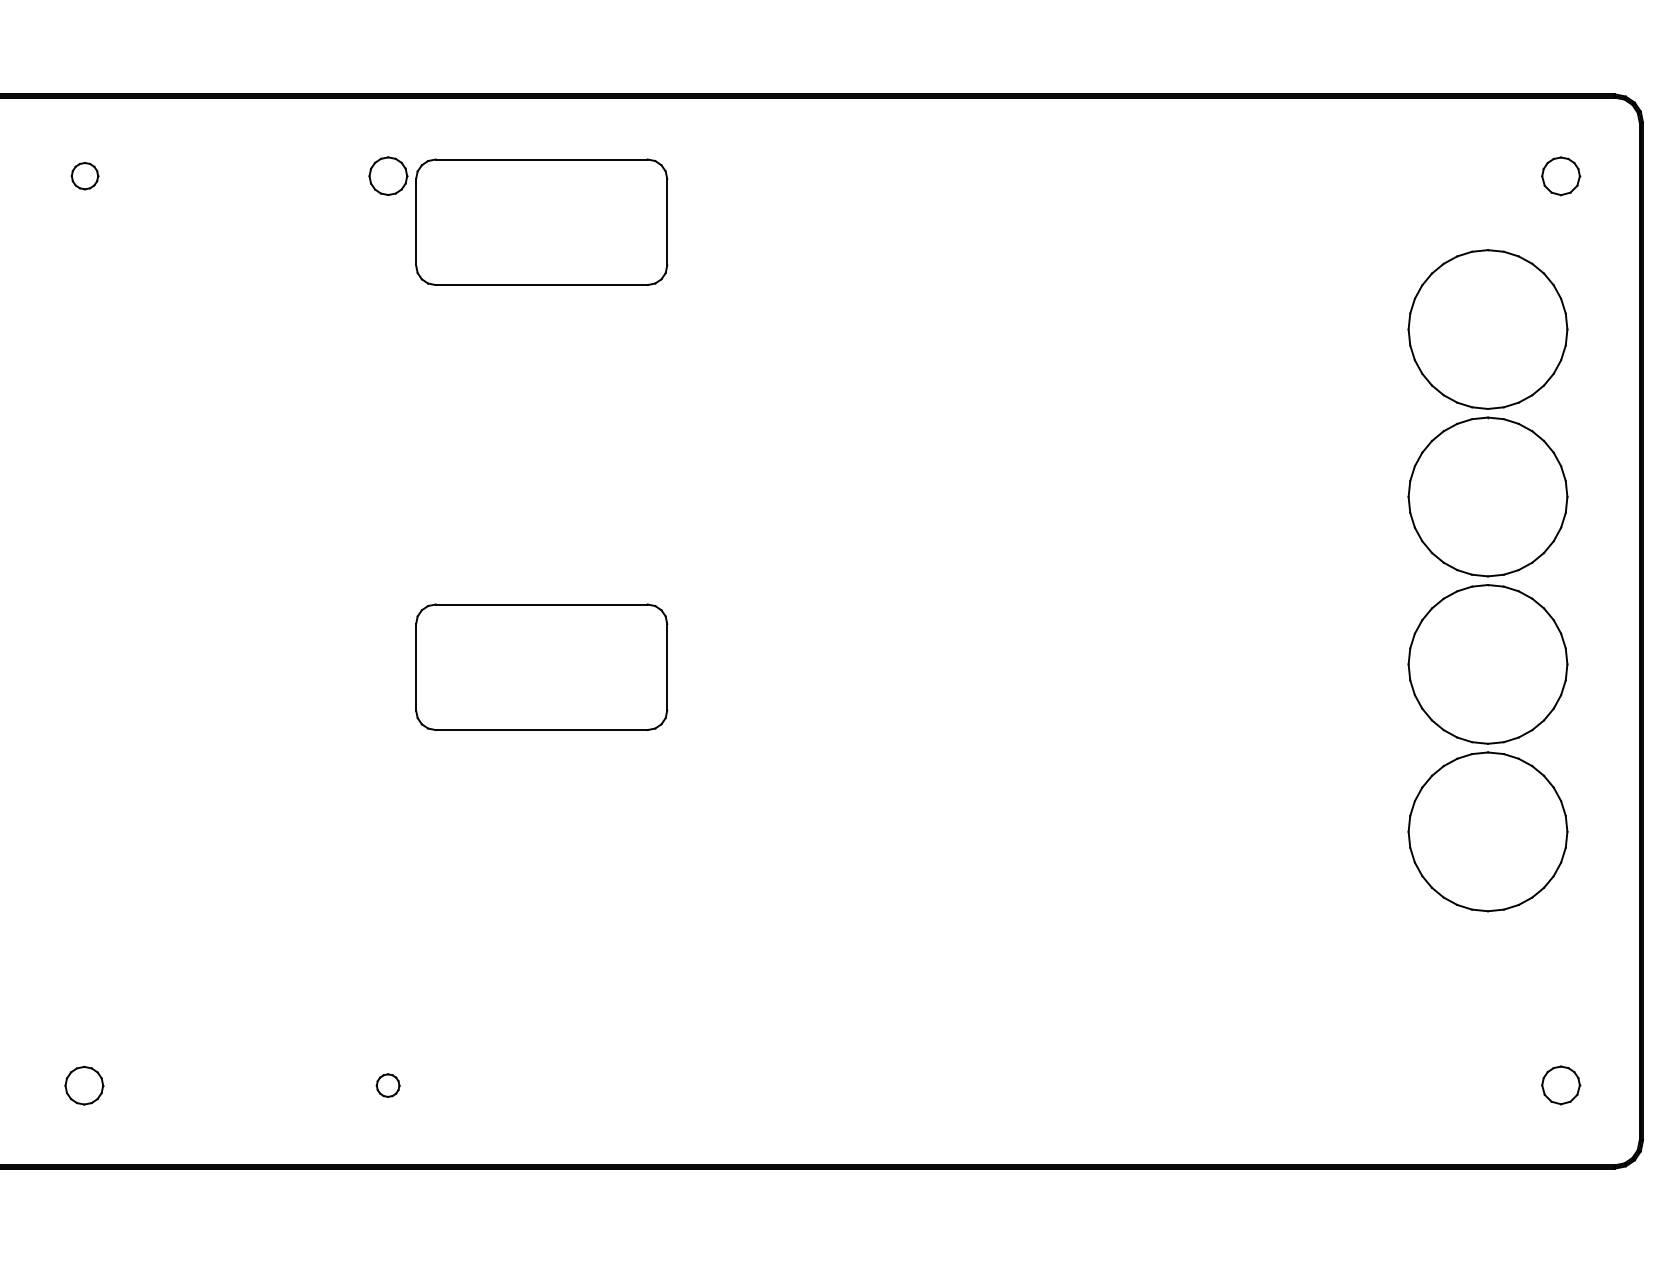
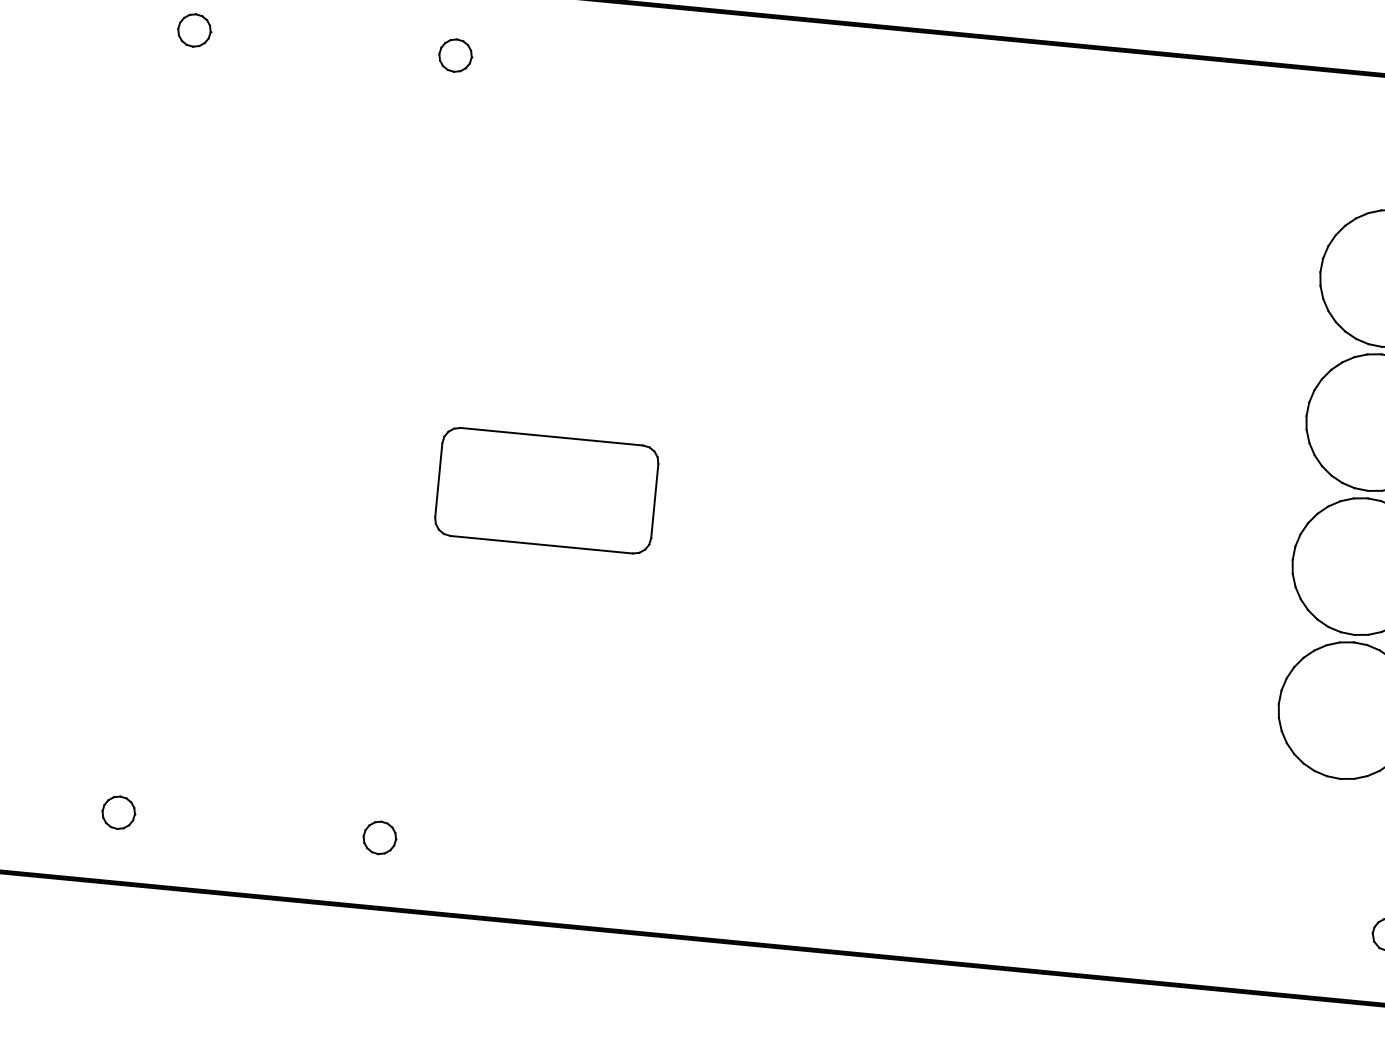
part: (85, 175) -> (195, 29), size x1.43
part: (541, 221) -> (583, 107), removed
part: (388, 1085) -> (380, 837), size x1.67

